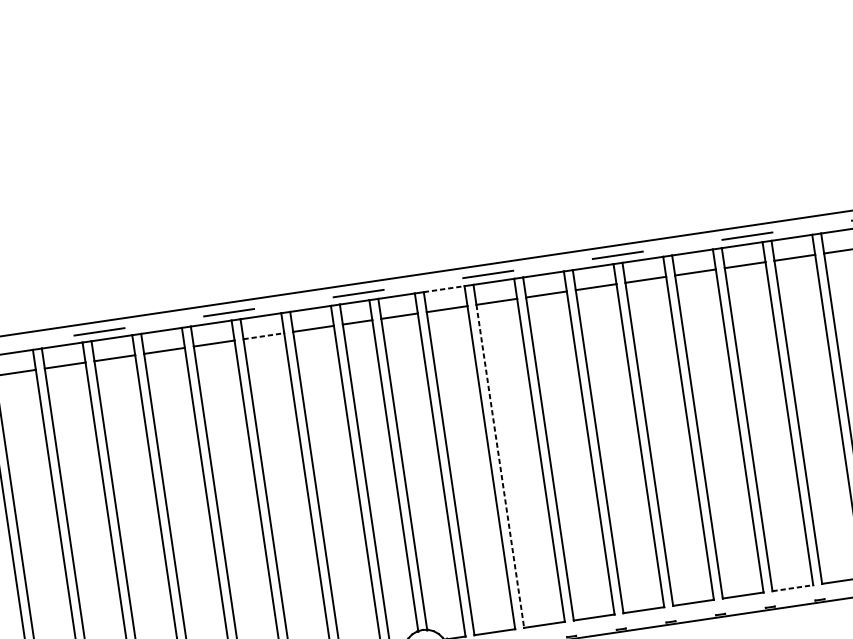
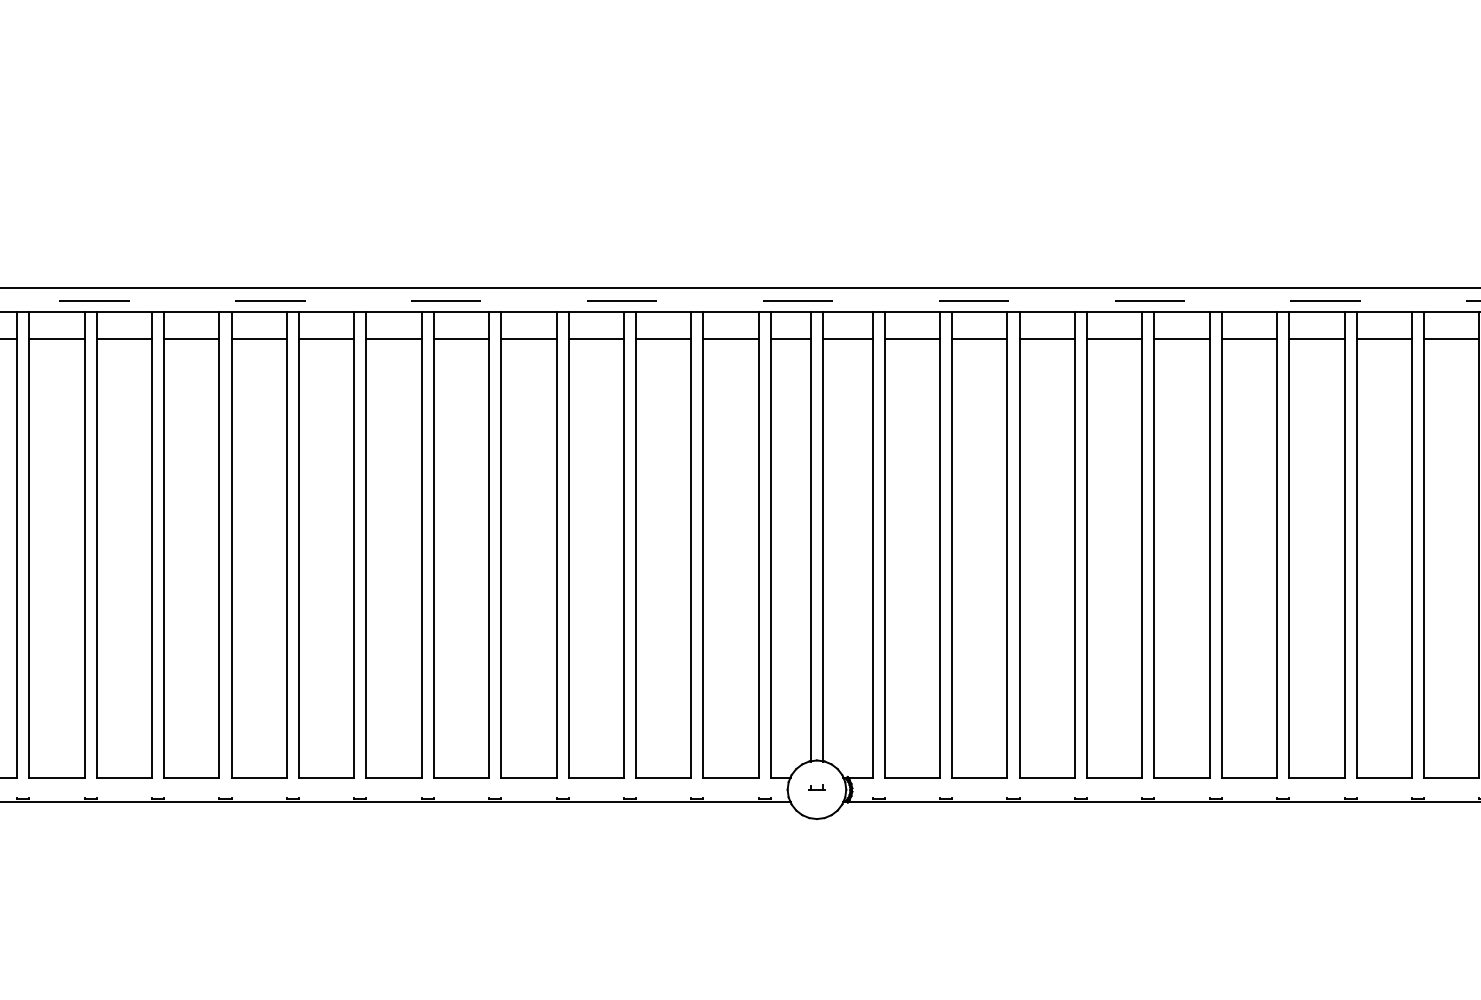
line: (444, 289) -> (912, 312), dashed -> solid
line: (263, 336) -> (663, 339), dashed -> solid
line: (500, 466) -> (952, 558), dashed -> solid
line: (792, 588) -> (1316, 777), dashed -> solid

